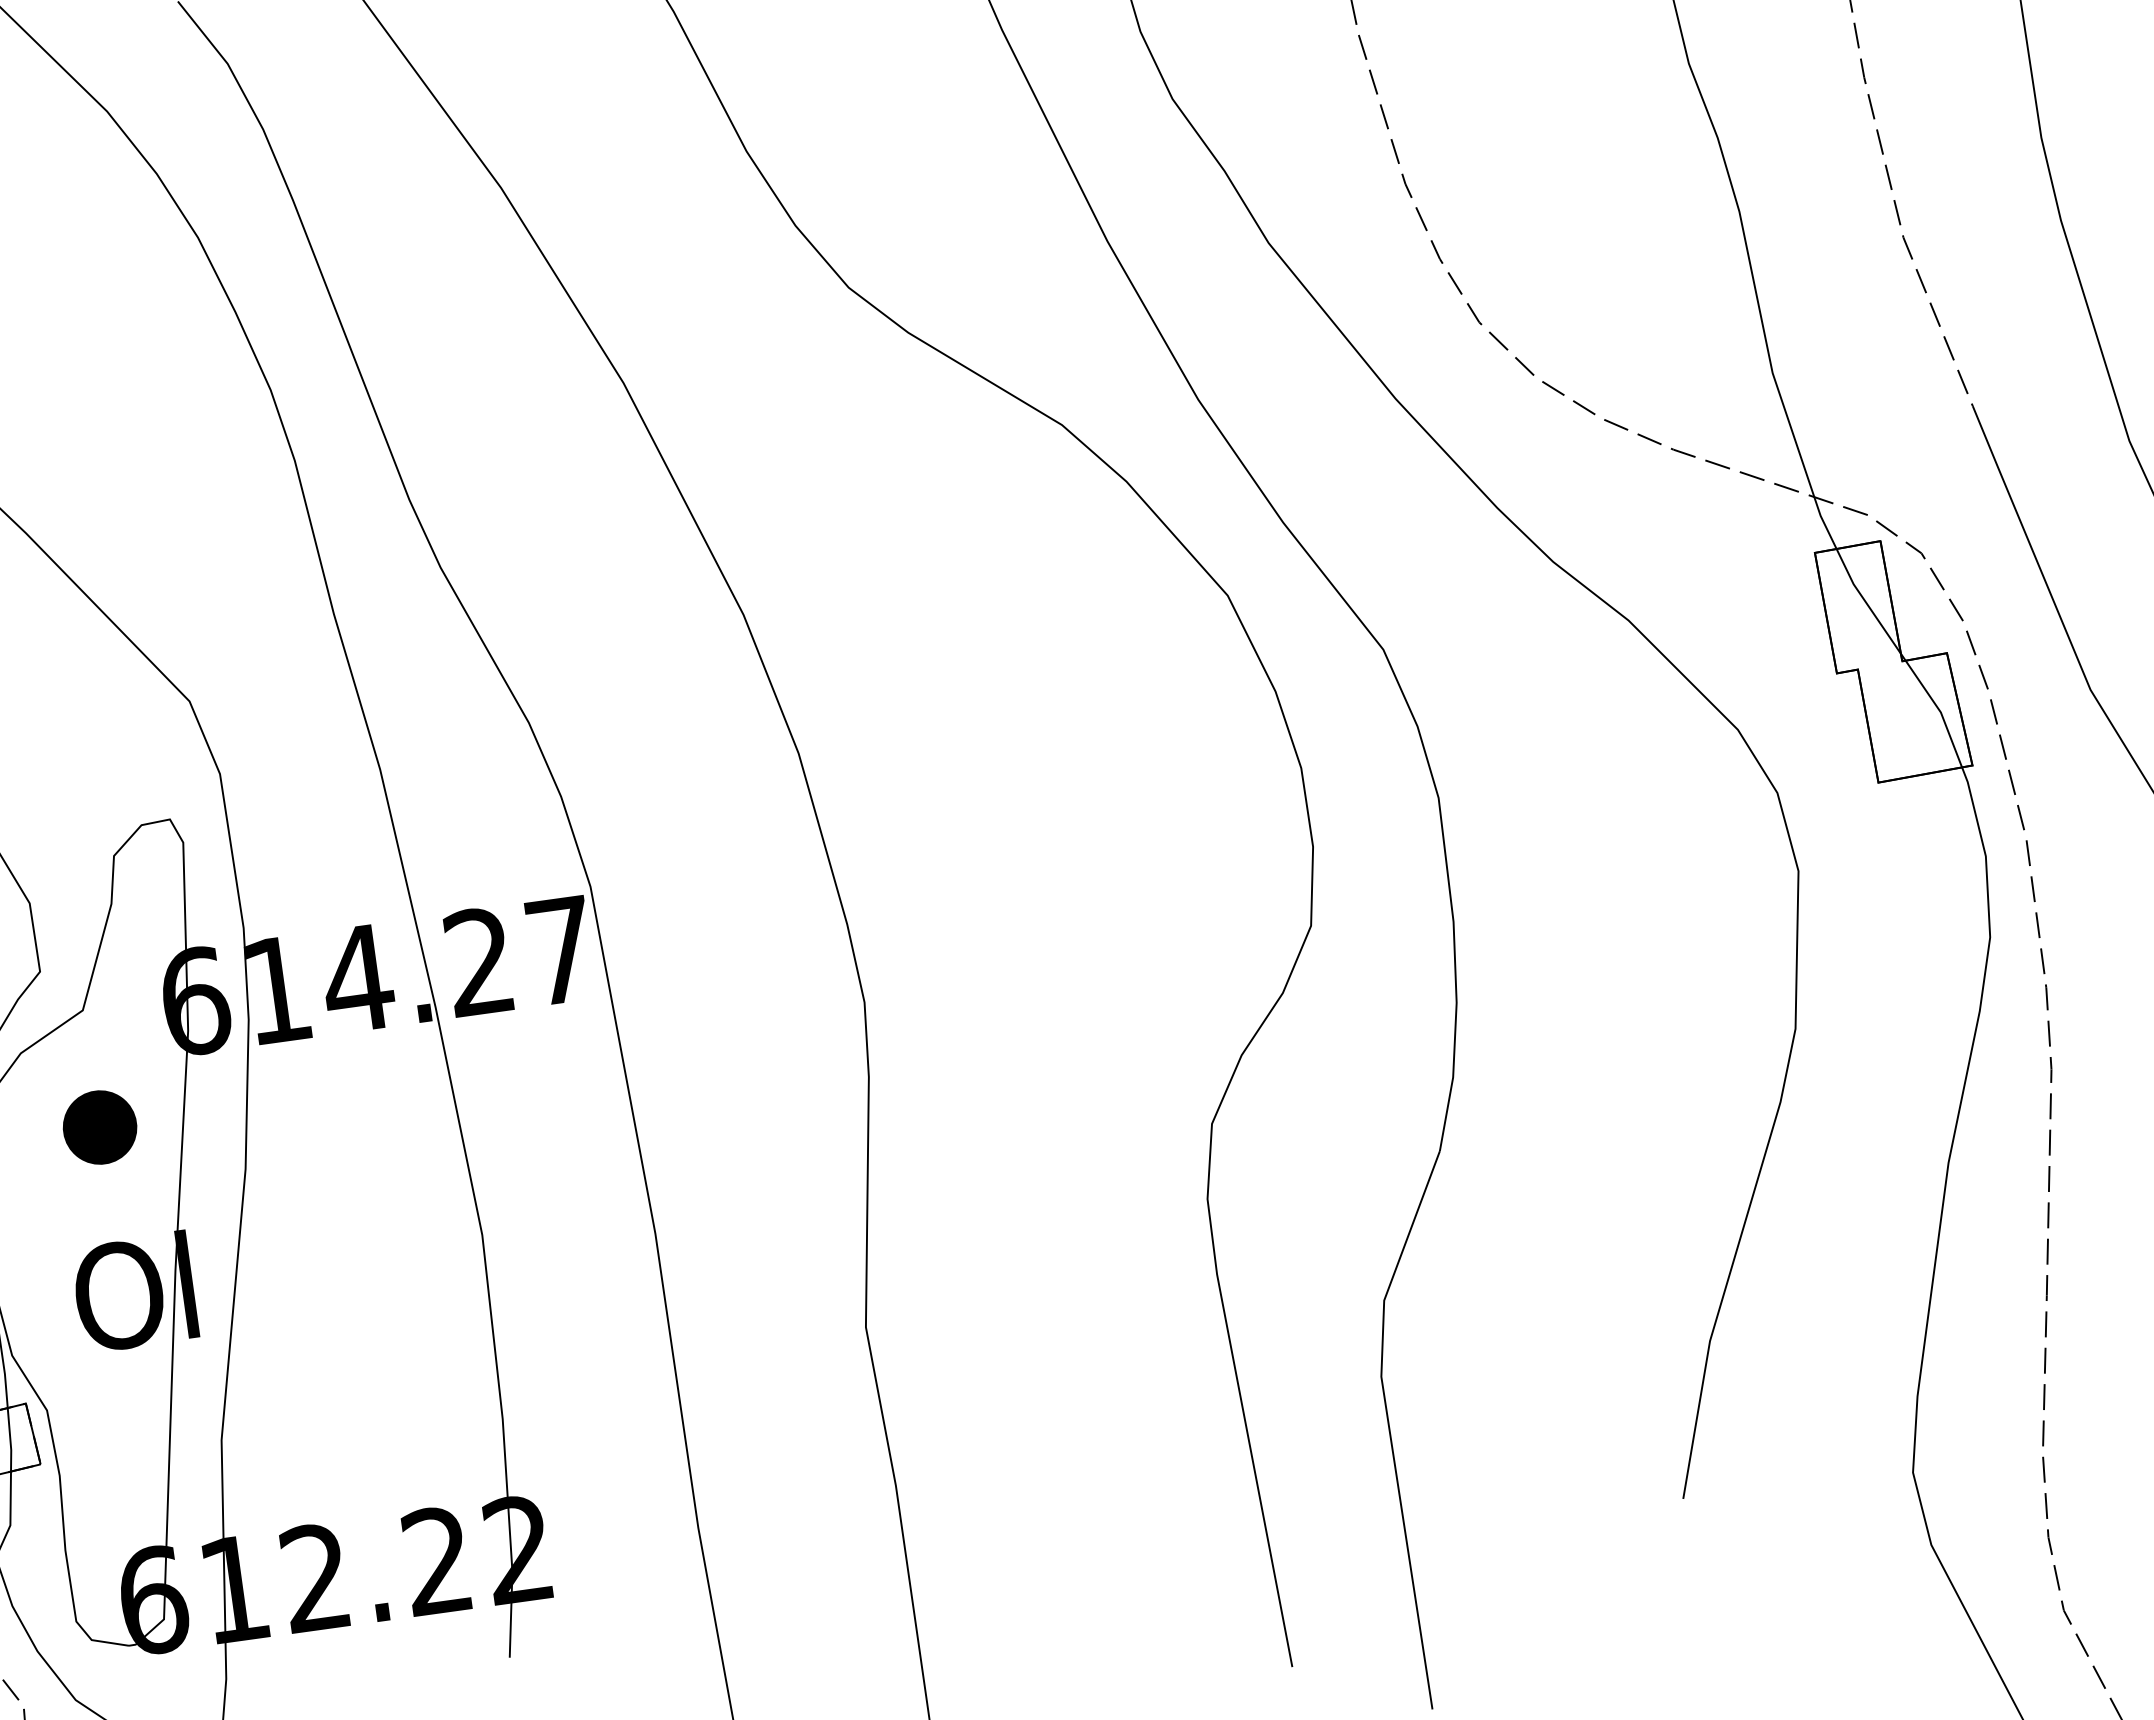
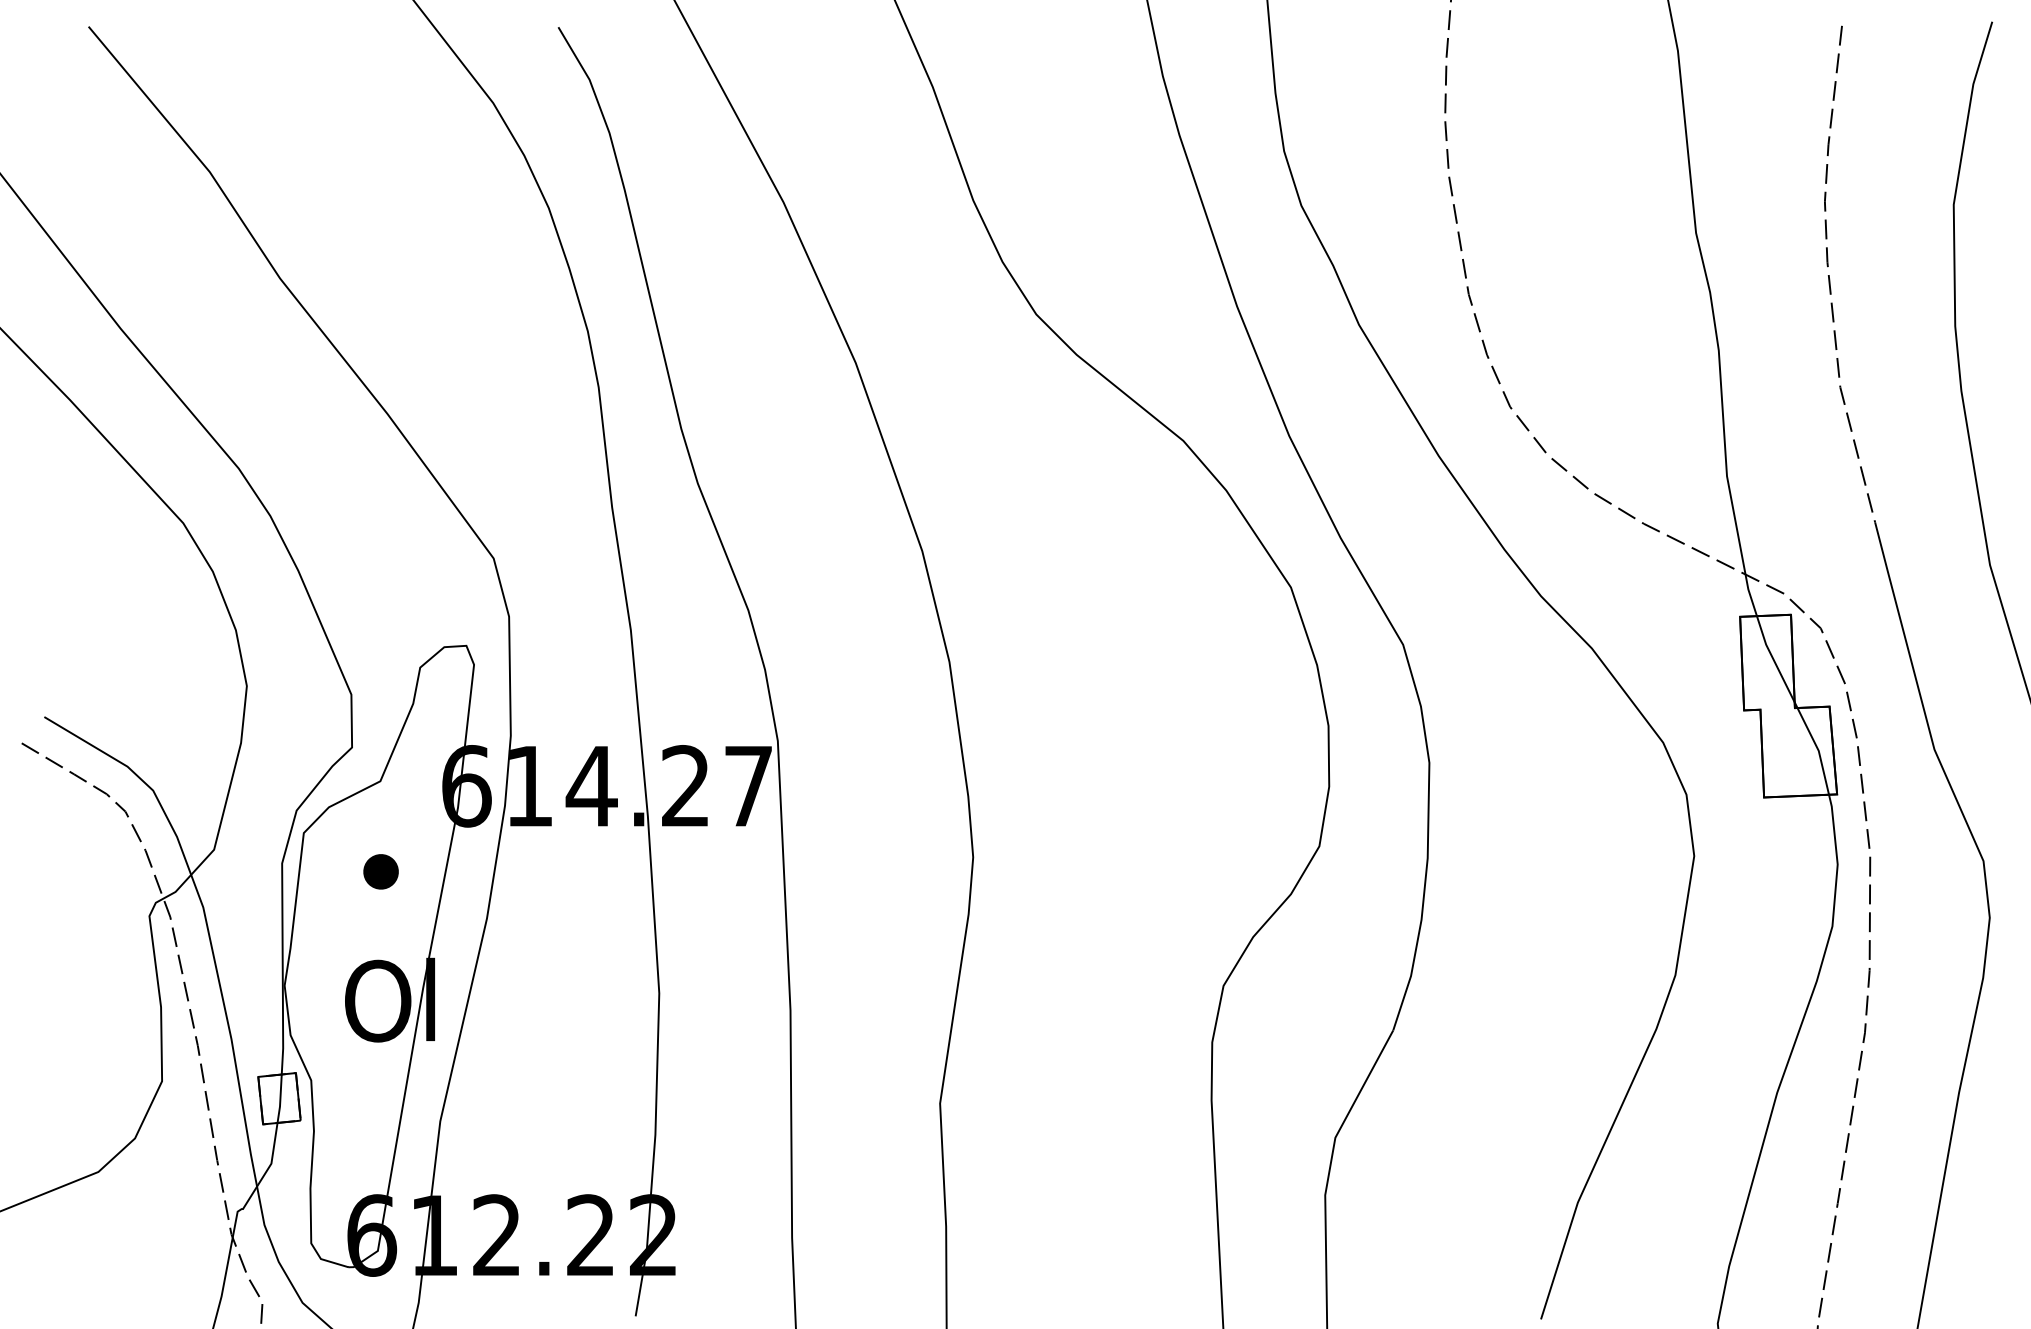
part: (99, 1127) -> (380, 871), size x0.62

